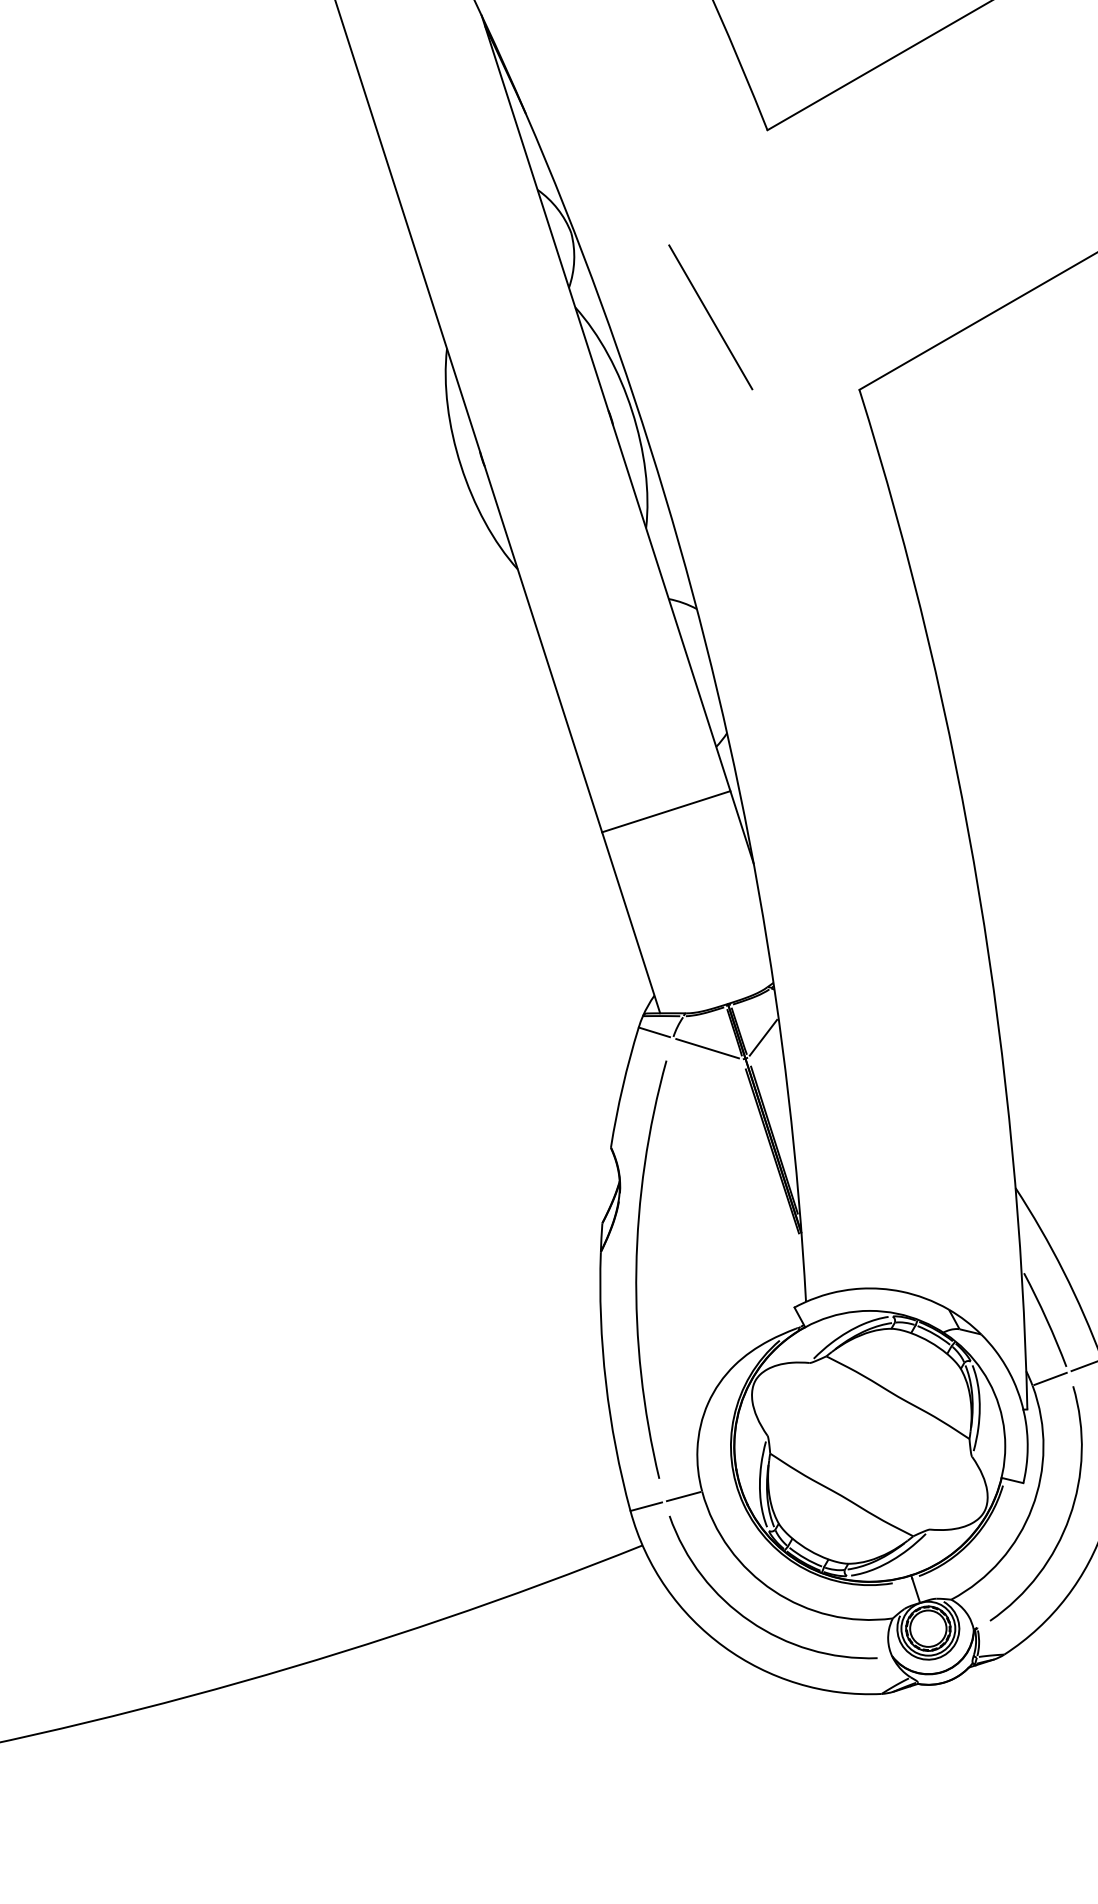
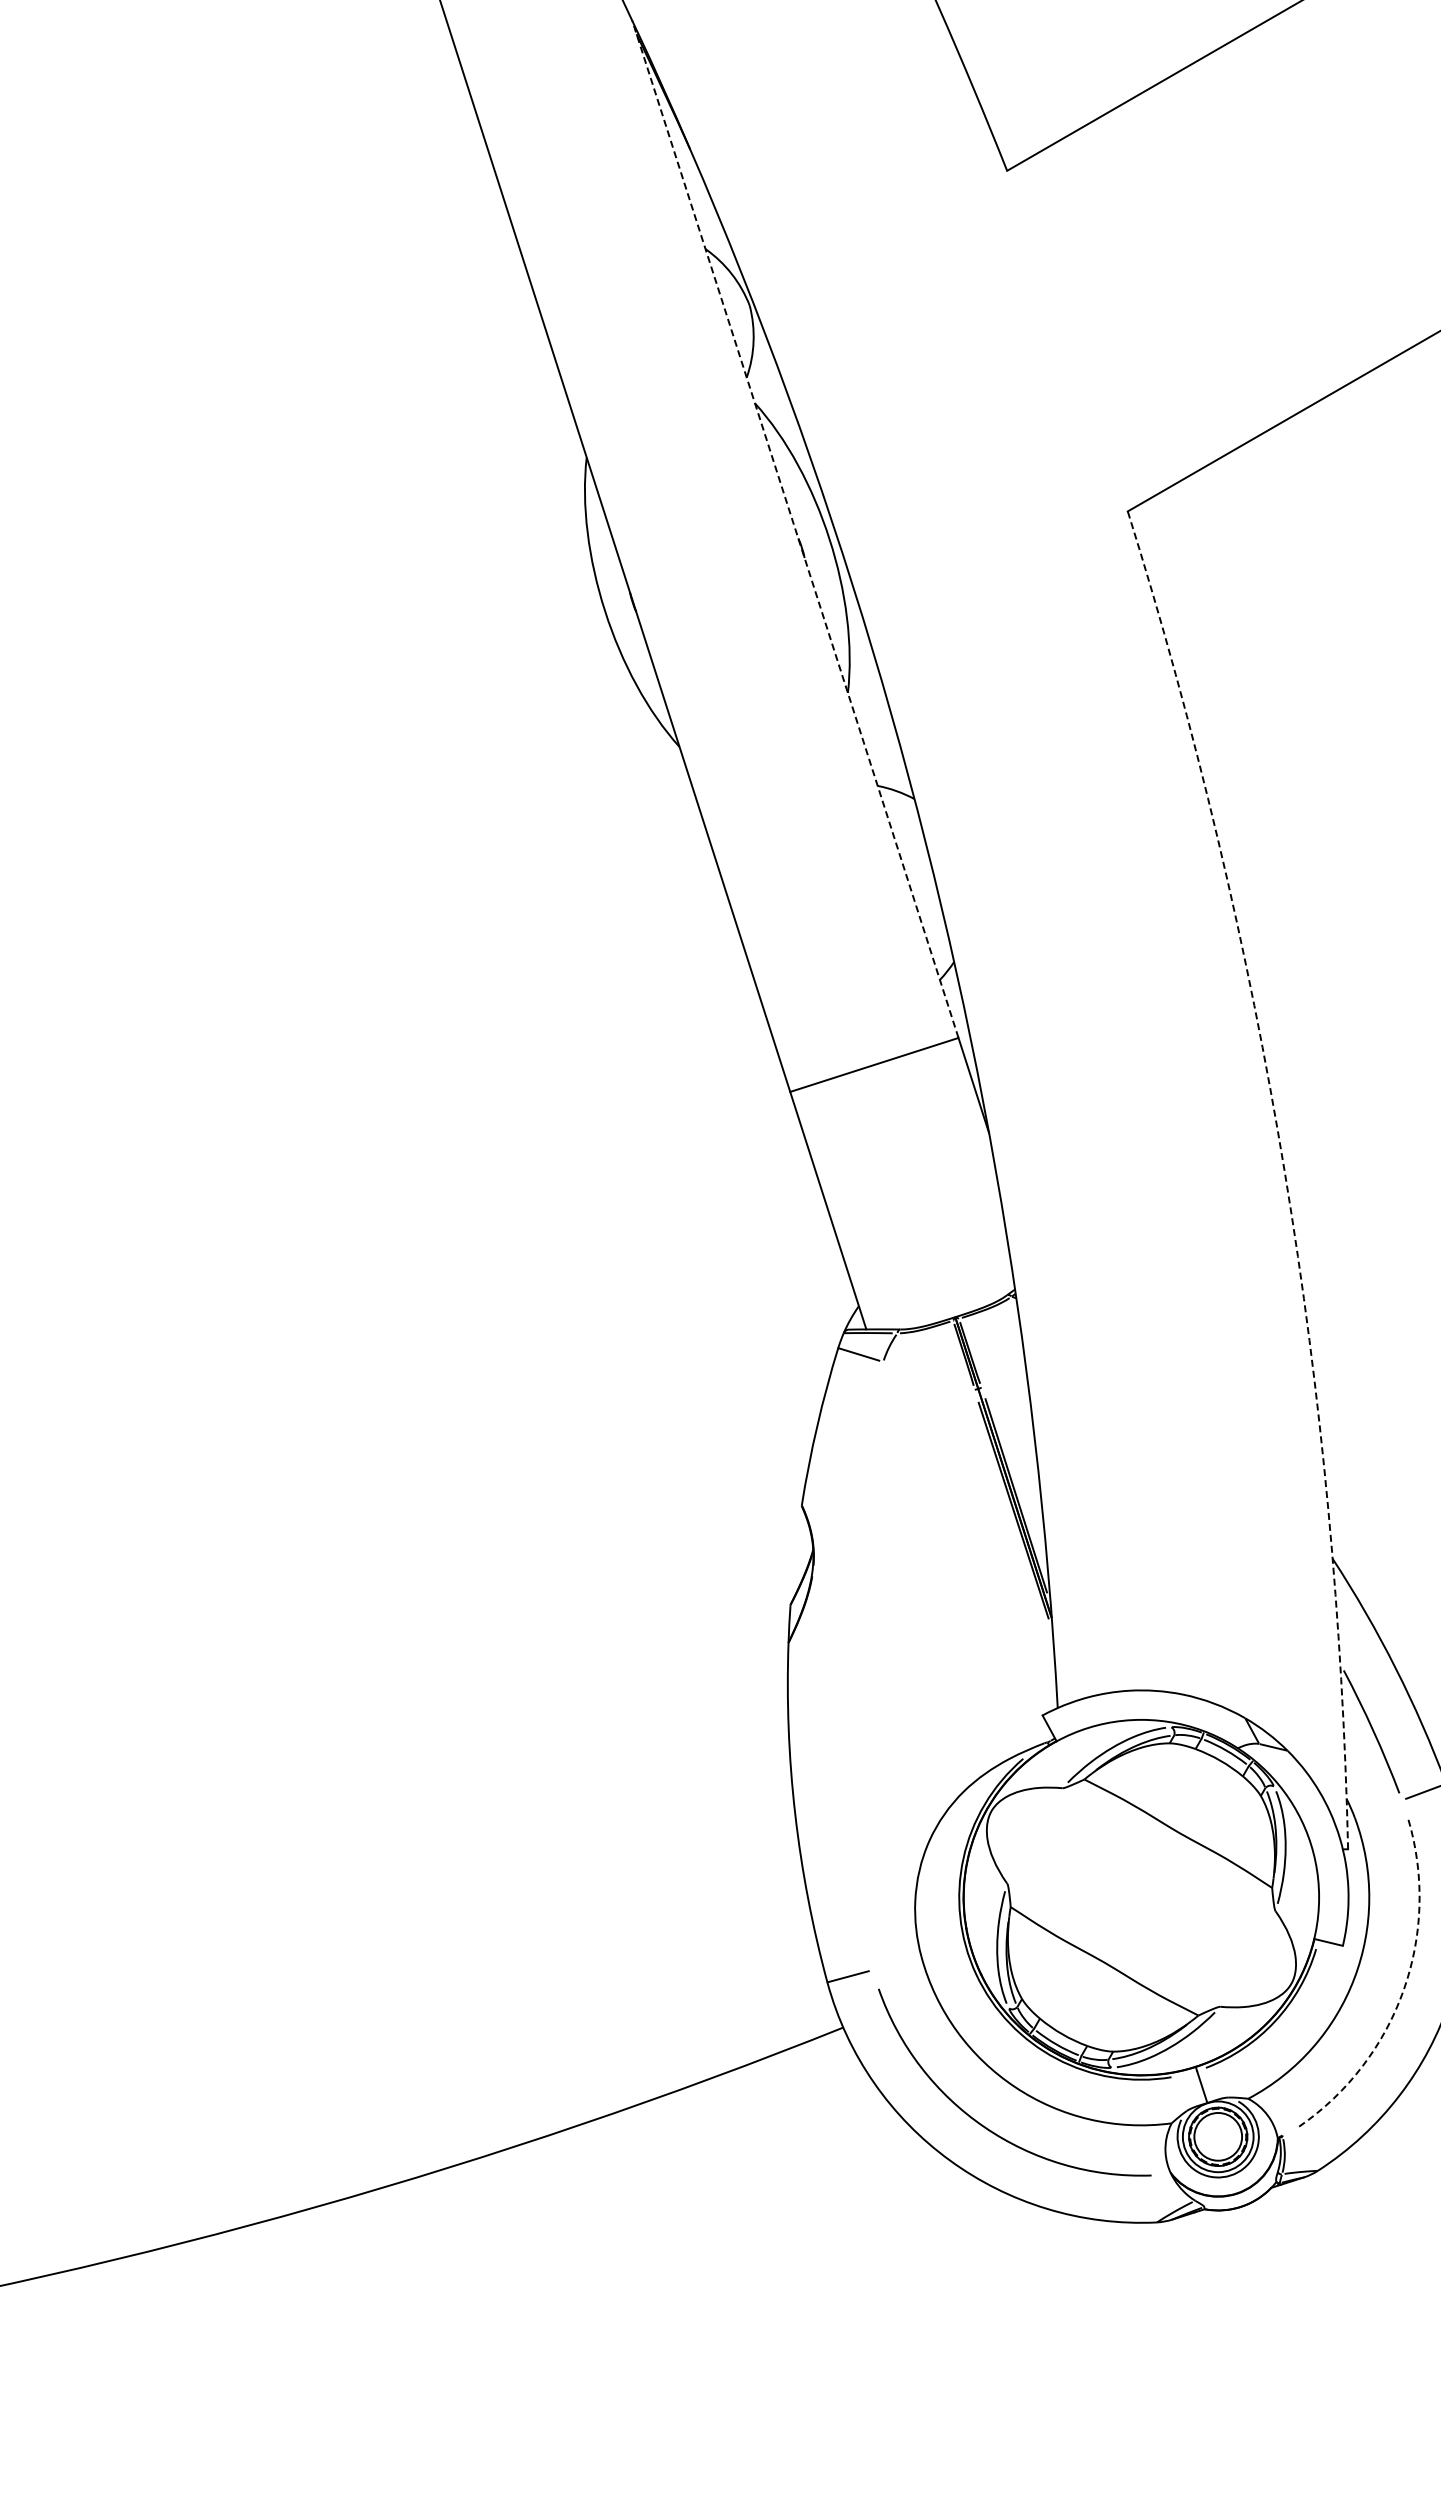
line: (710, 317) -> (932, 416), removed
line: (606, 402) -> (795, 528), solid -> dashed
arc: (978, 893) -> (1284, 1172), solid -> dashed
line: (763, 1037) -> (1001, 1361), removed
line: (707, 1048) -> (928, 1375), removed
arc: (637, 1269) -> (836, 1665), removed
line: (1050, 1379) -> (1378, 1809), removed
line: (683, 1496) -> (896, 1963), removed
arc: (1069, 1517) -> (1403, 1990), solid -> dashed

